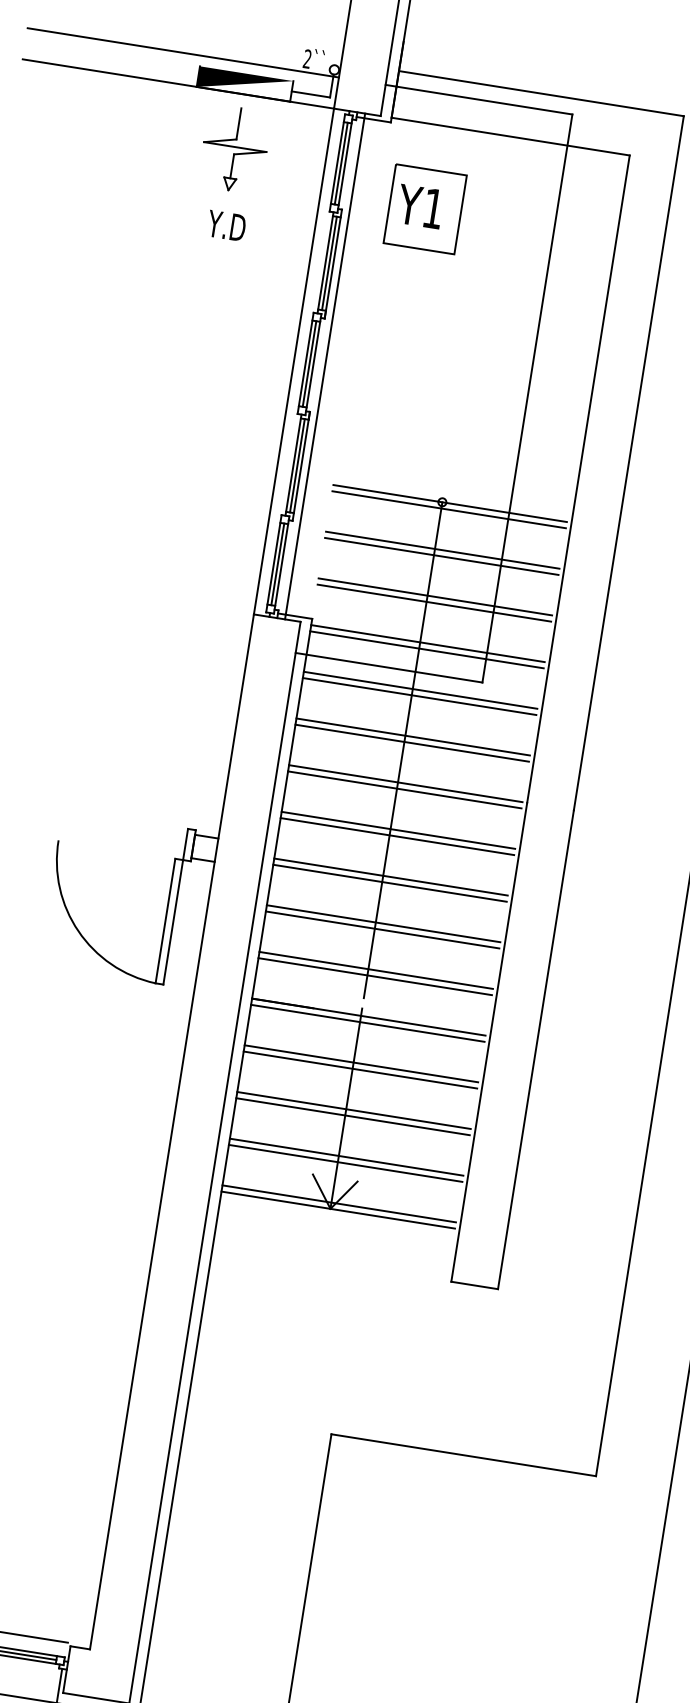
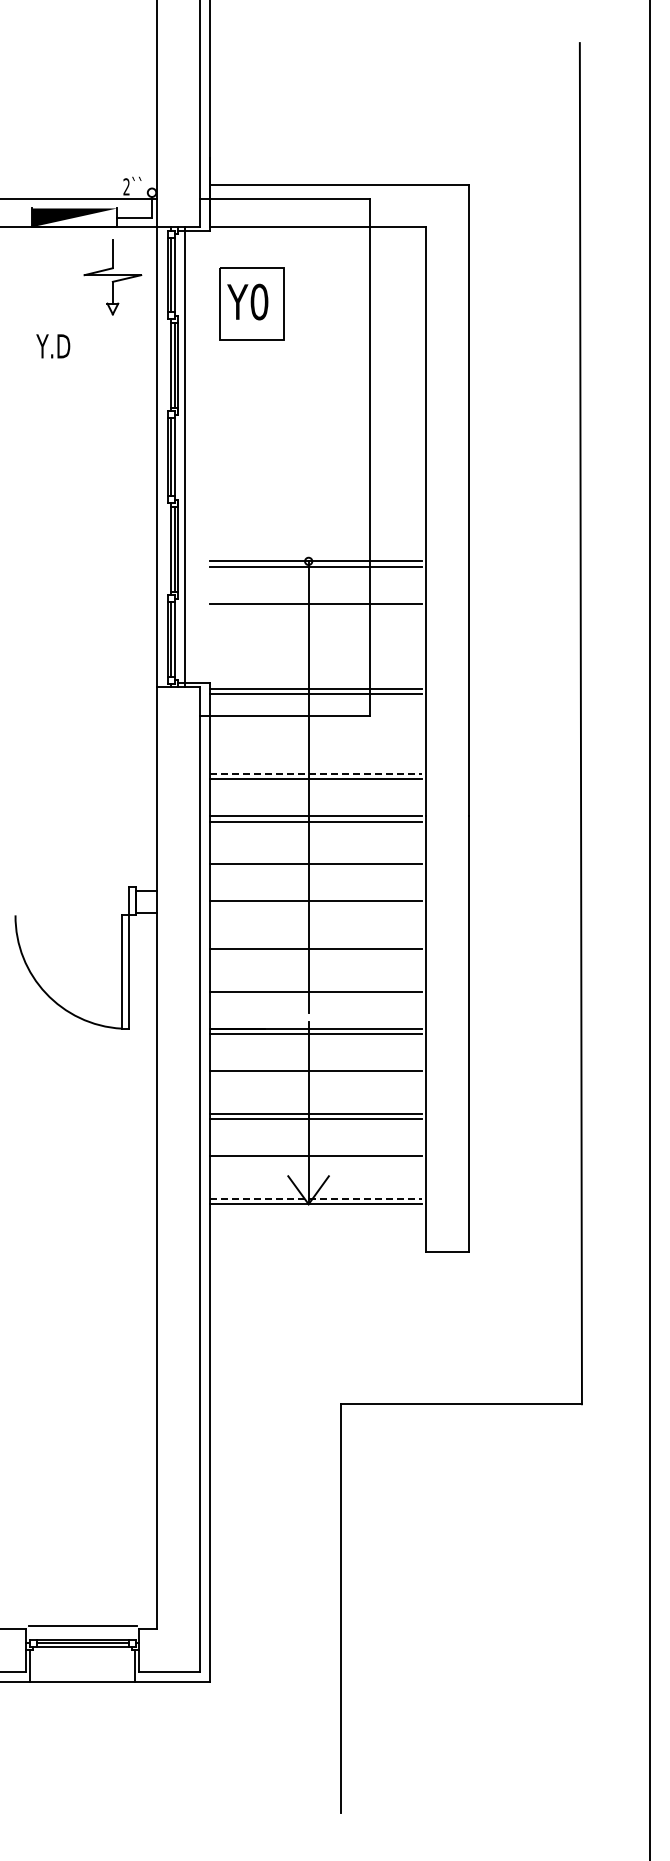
part: (234, 149) -> (112, 277), moved
text: (433, 208) -> (259, 301), Y1 -> Y0
text: (226, 226) -> (53, 346), moved
line: (441, 556) -> (315, 609), removed
line: (435, 597) -> (315, 646), removed
line: (434, 603) -> (315, 652), removed
line: (420, 690) -> (315, 731), removed
line: (419, 695) -> (315, 736), removed
line: (414, 736) -> (316, 773), solid -> dashed
line: (398, 830) -> (315, 858), removed
line: (389, 882) -> (315, 906), removed
line: (383, 923) -> (315, 943), removed
line: (375, 970) -> (315, 986), removed
line: (360, 1069) -> (315, 1076), removed
line: (345, 1163) -> (315, 1161), removed
line: (340, 1203) -> (316, 1198), solid -> dashed

